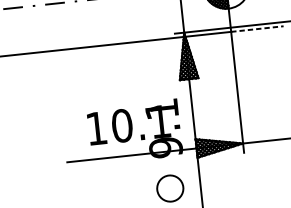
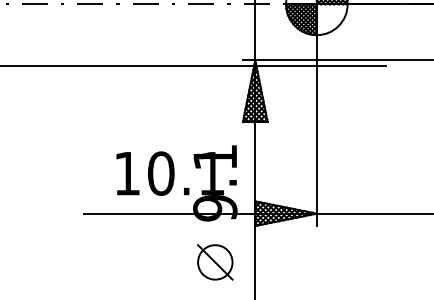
line: (257, 28) -> (351, 65), dashed -> solid
line: (170, 188) -> (215, 262), added

